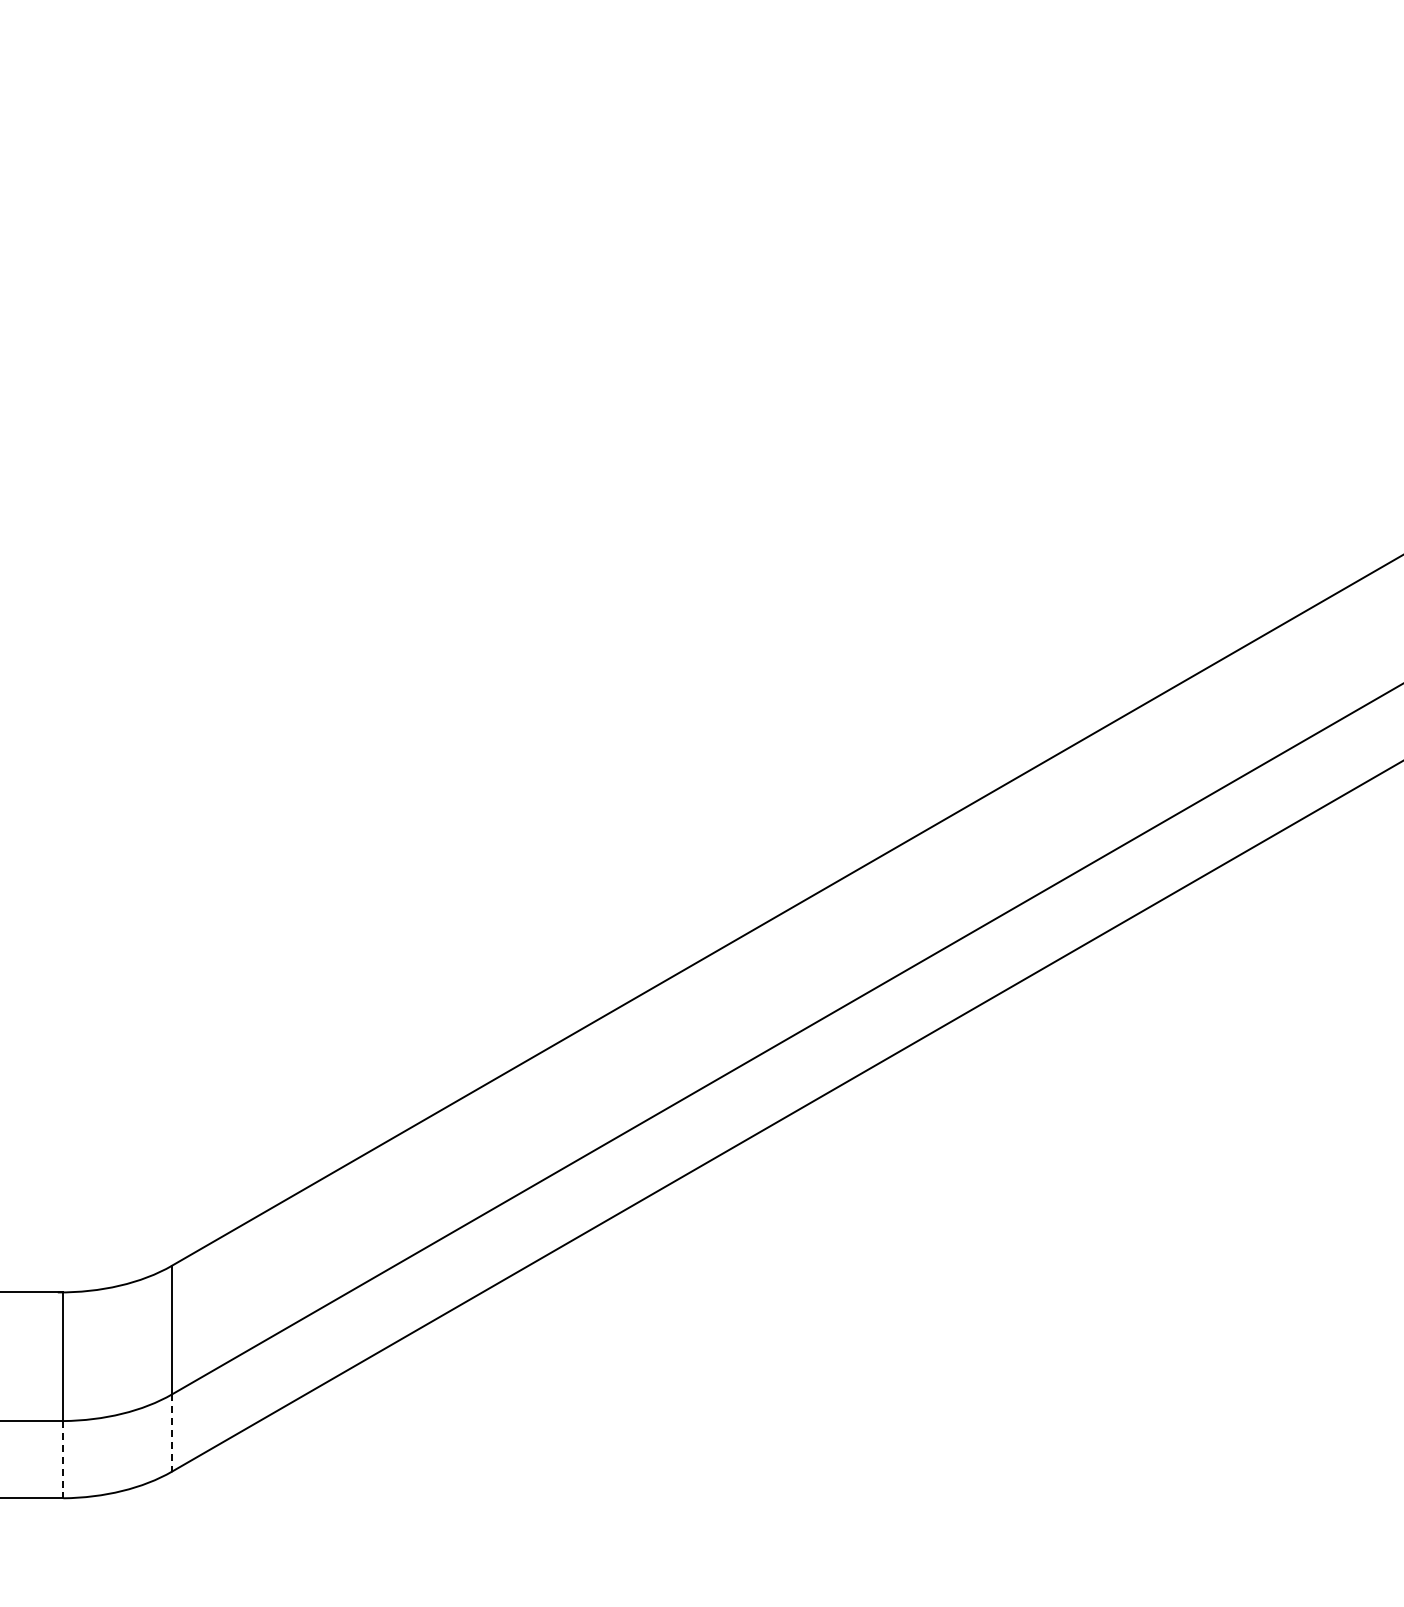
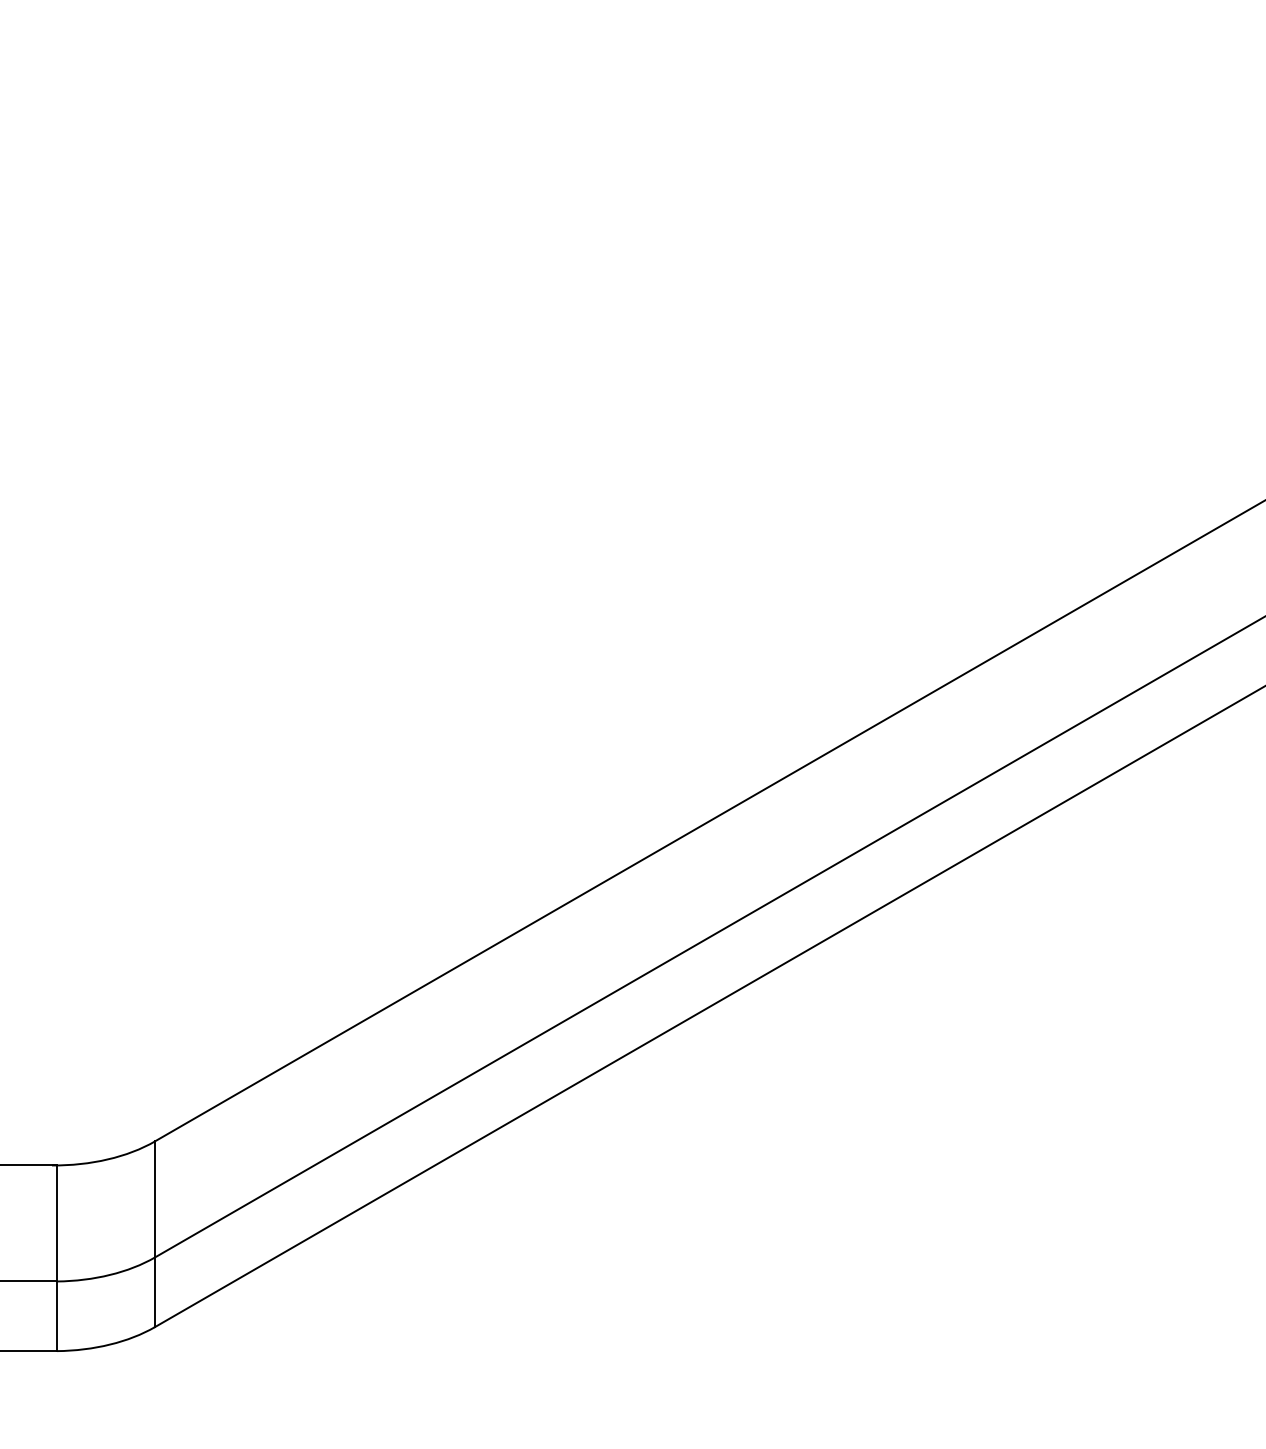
line: (172, 1433) -> (155, 1292), dashed -> solid
line: (63, 1459) -> (57, 1316), dashed -> solid

